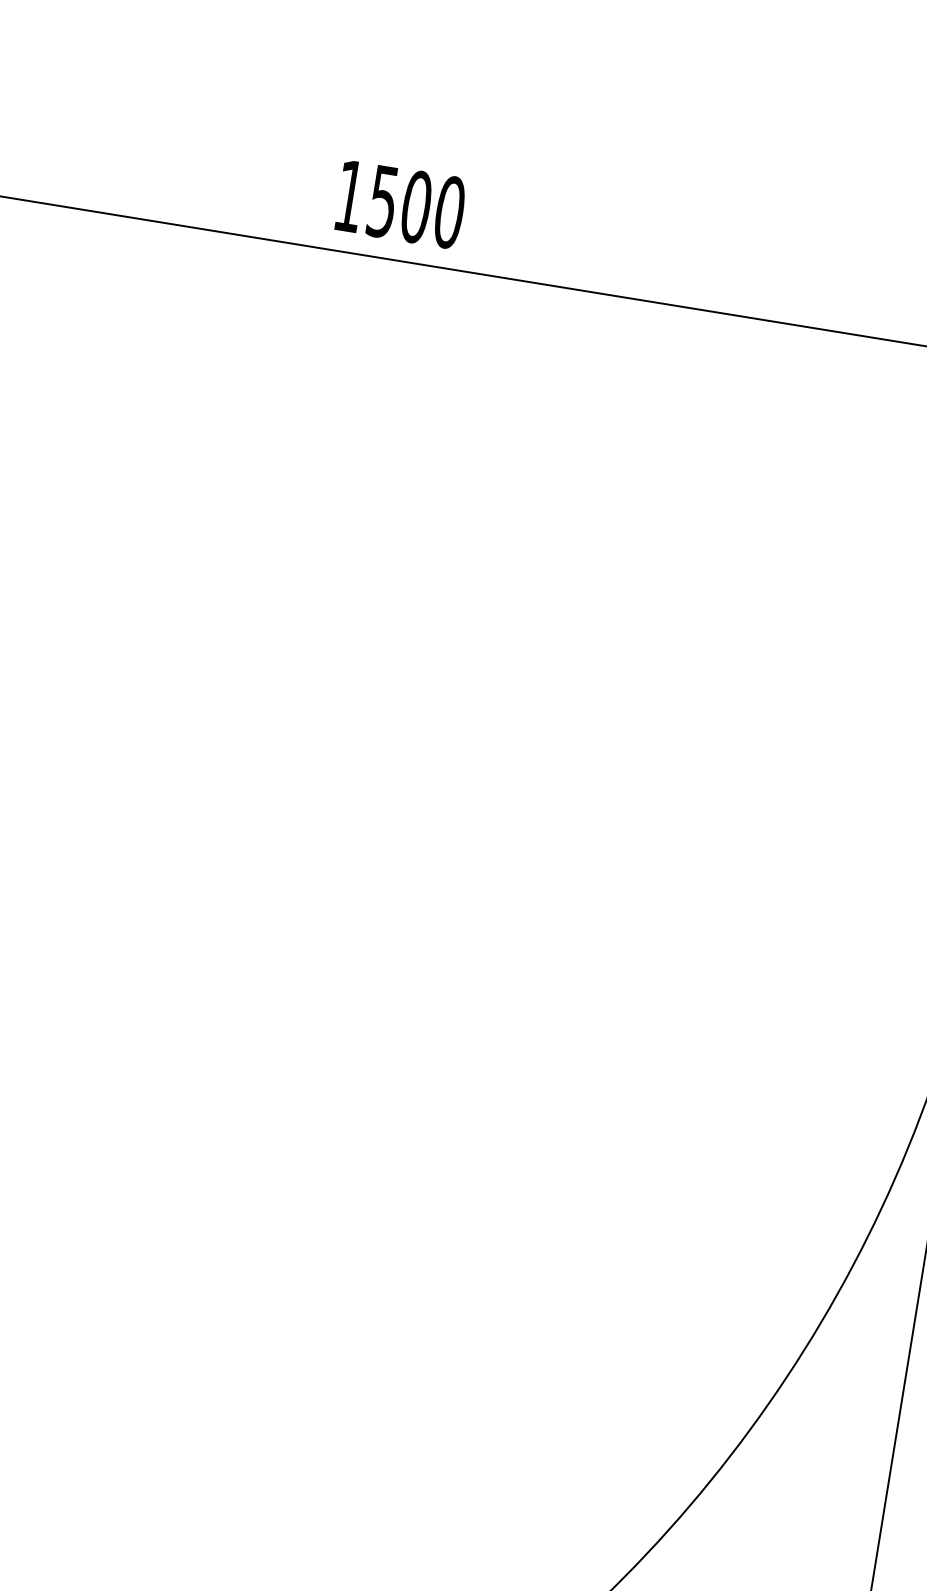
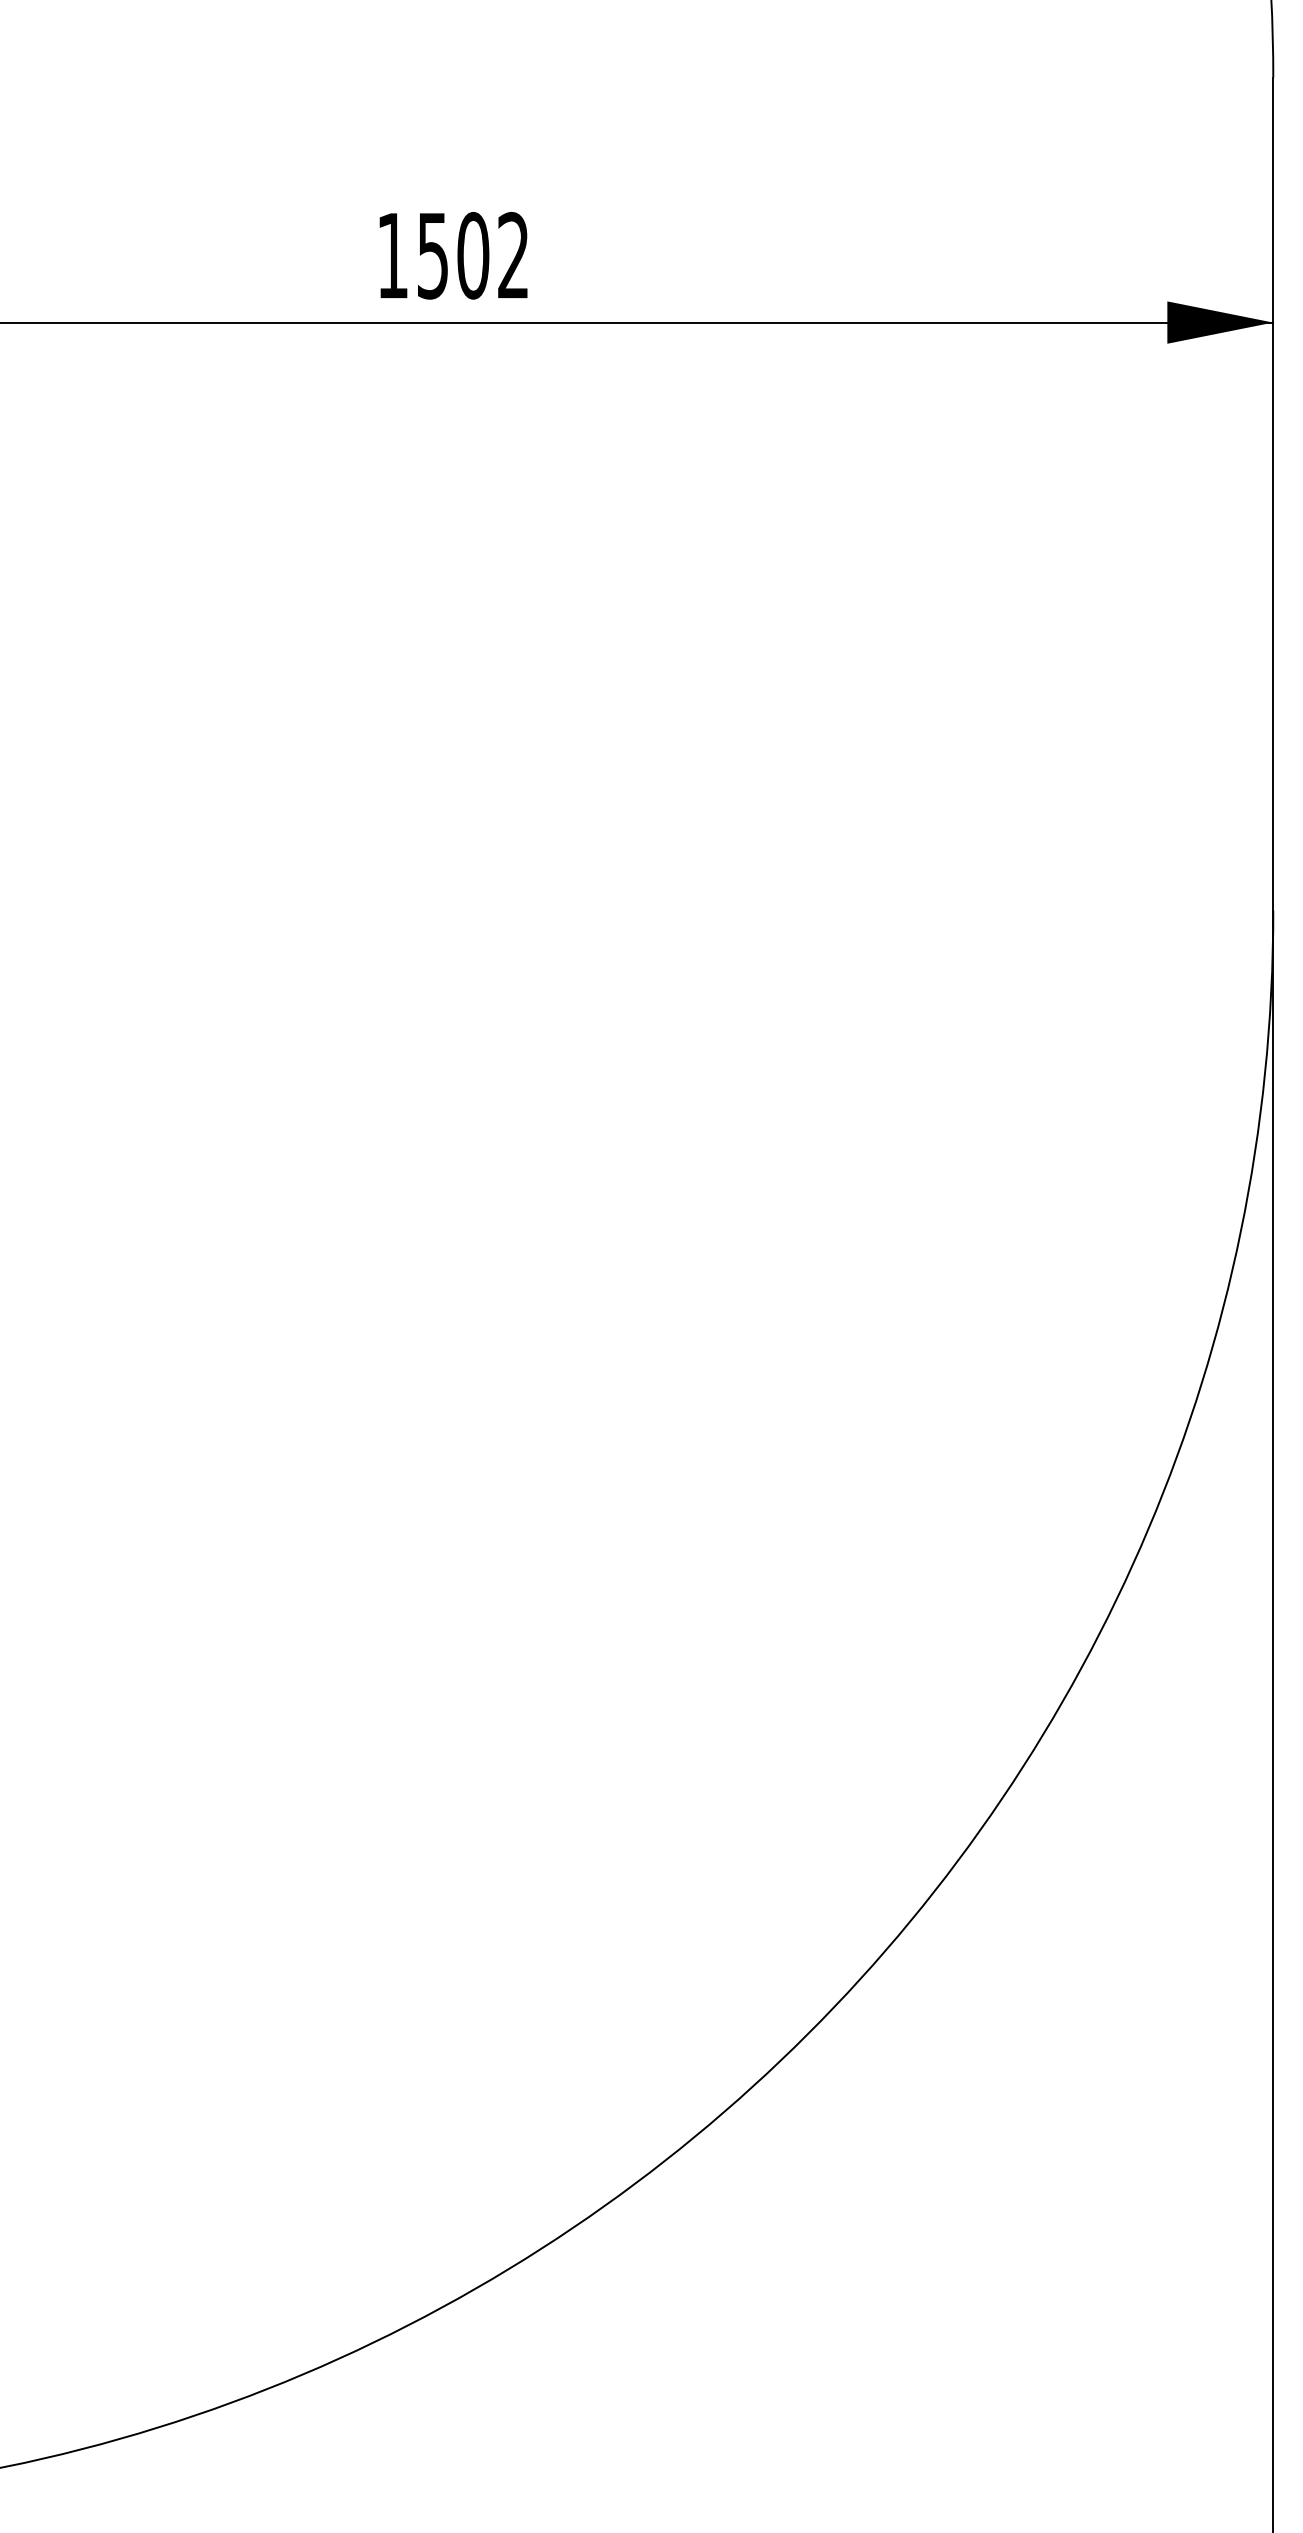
text: (449, 212) -> (513, 255), 1500 -> 1502

